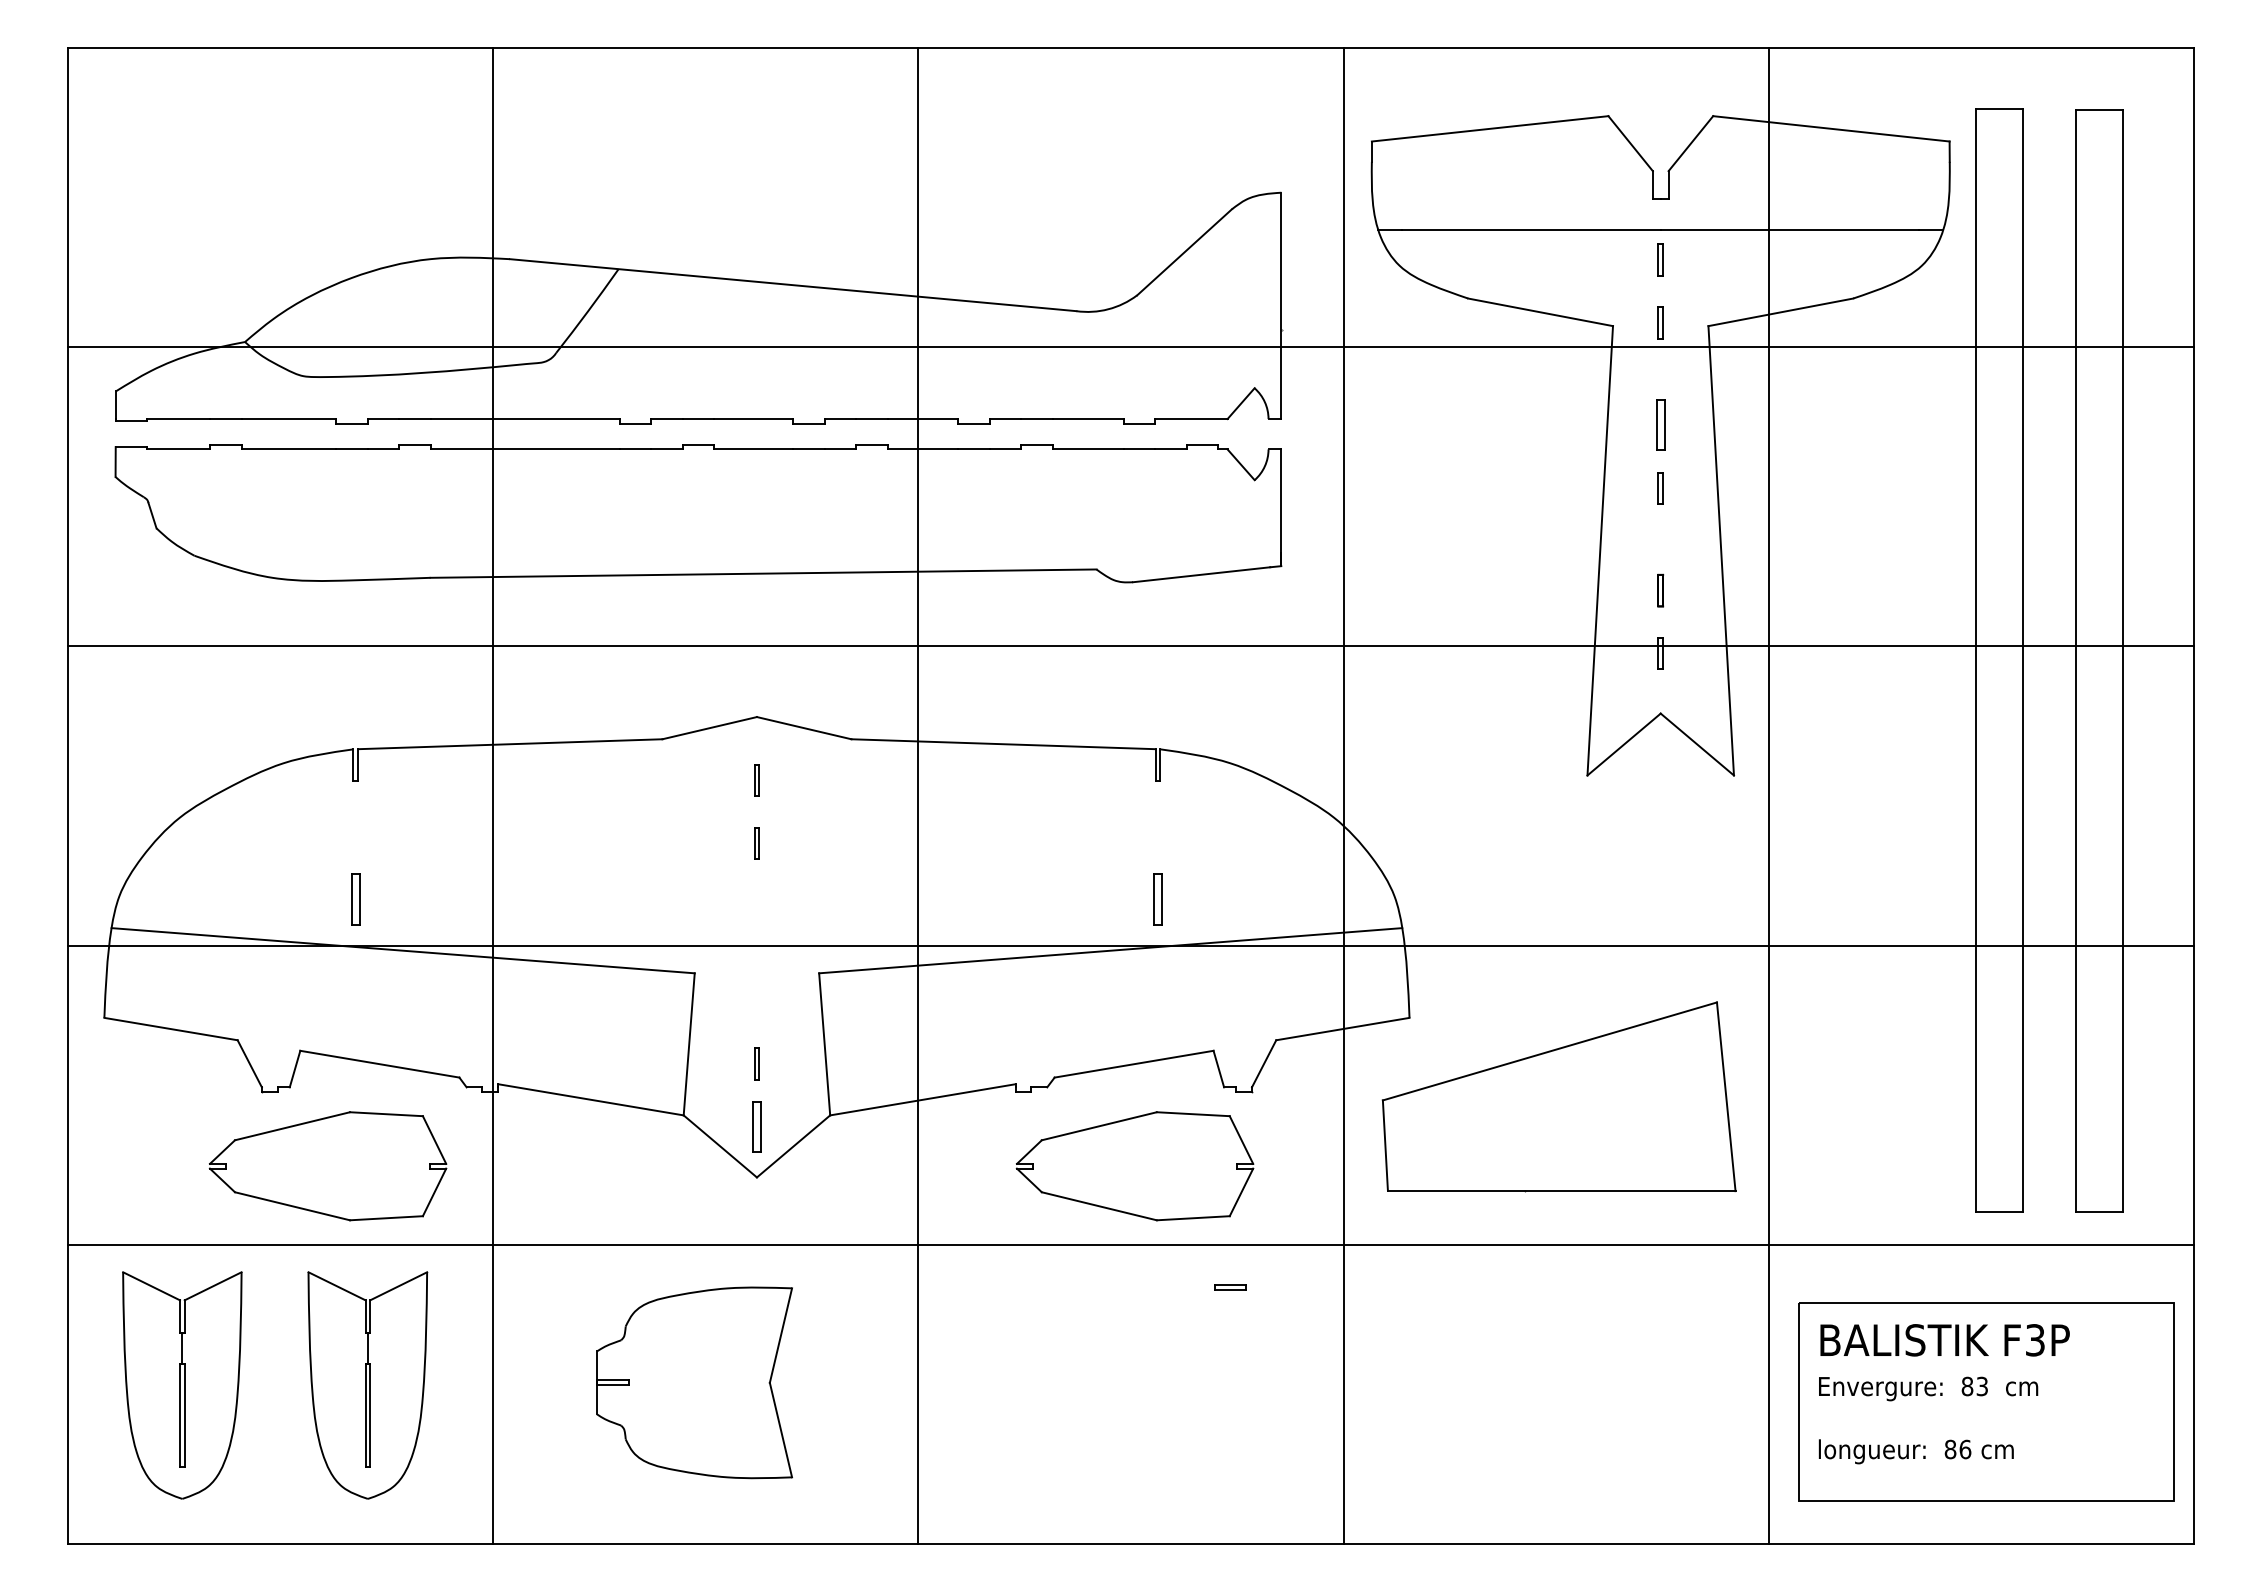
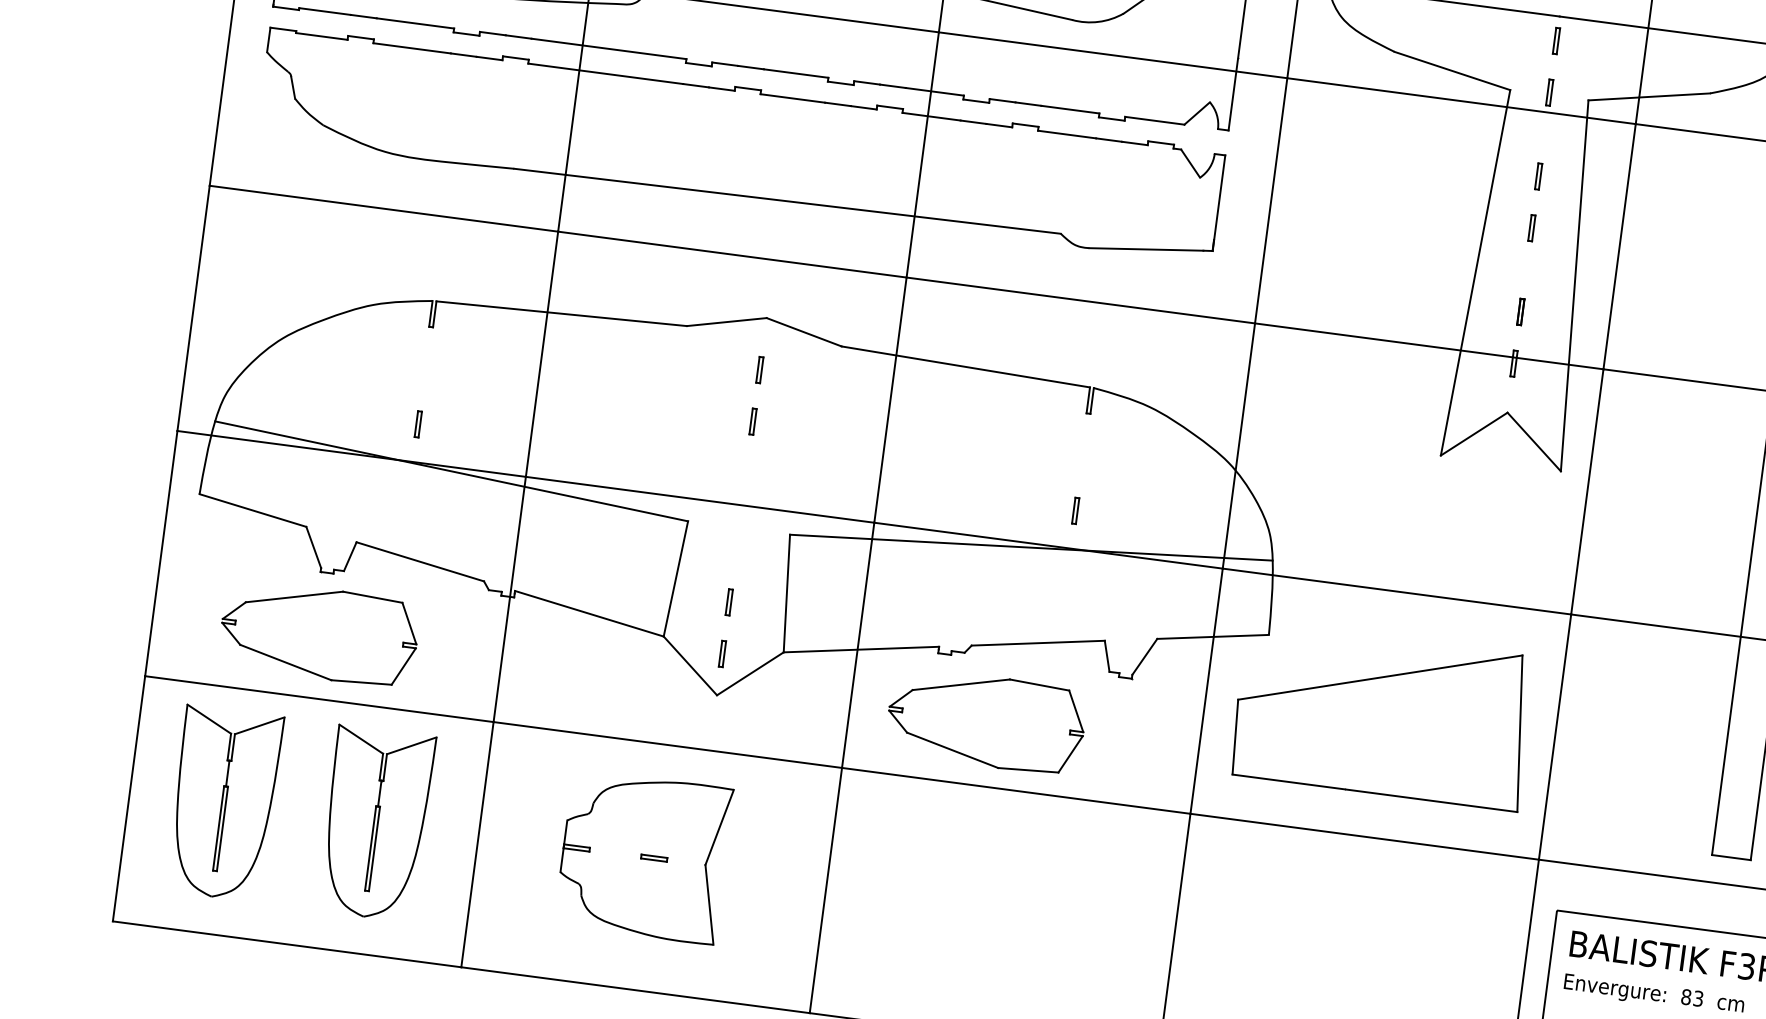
part: (1660, 425) -> (1538, 176), size x0.62
part: (355, 899) -> (418, 424), size x0.62
part: (1157, 899) -> (1075, 510), size x0.62
part: (756, 1126) -> (722, 653), size x0.62
part: (327, 1166) -> (318, 633), moved
part: (1134, 1166) -> (985, 721), moved
part: (1230, 1287) -> (654, 857), moved

